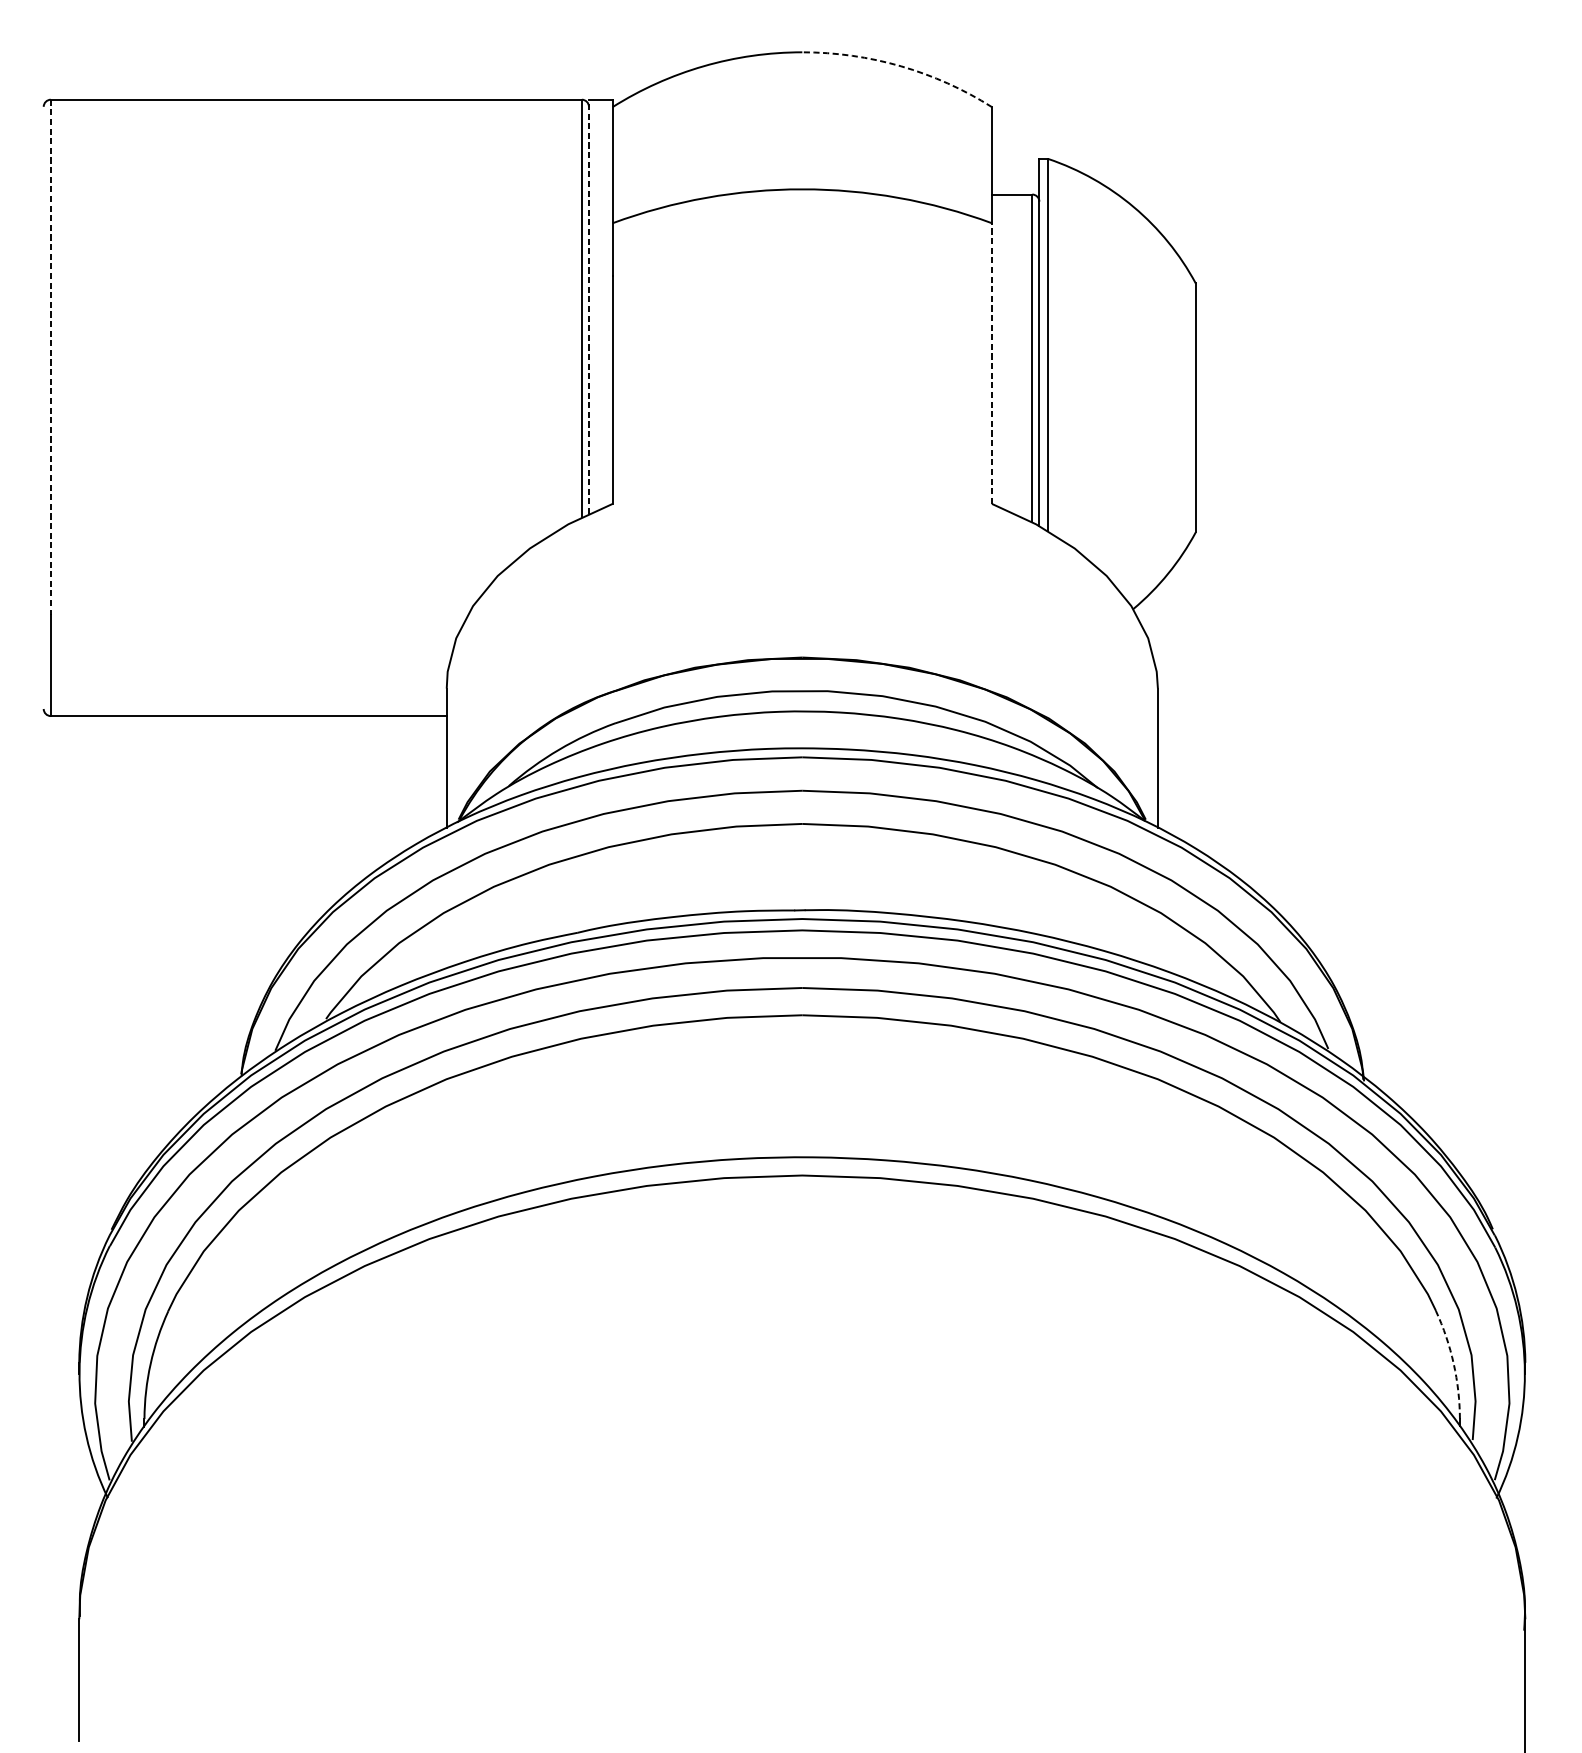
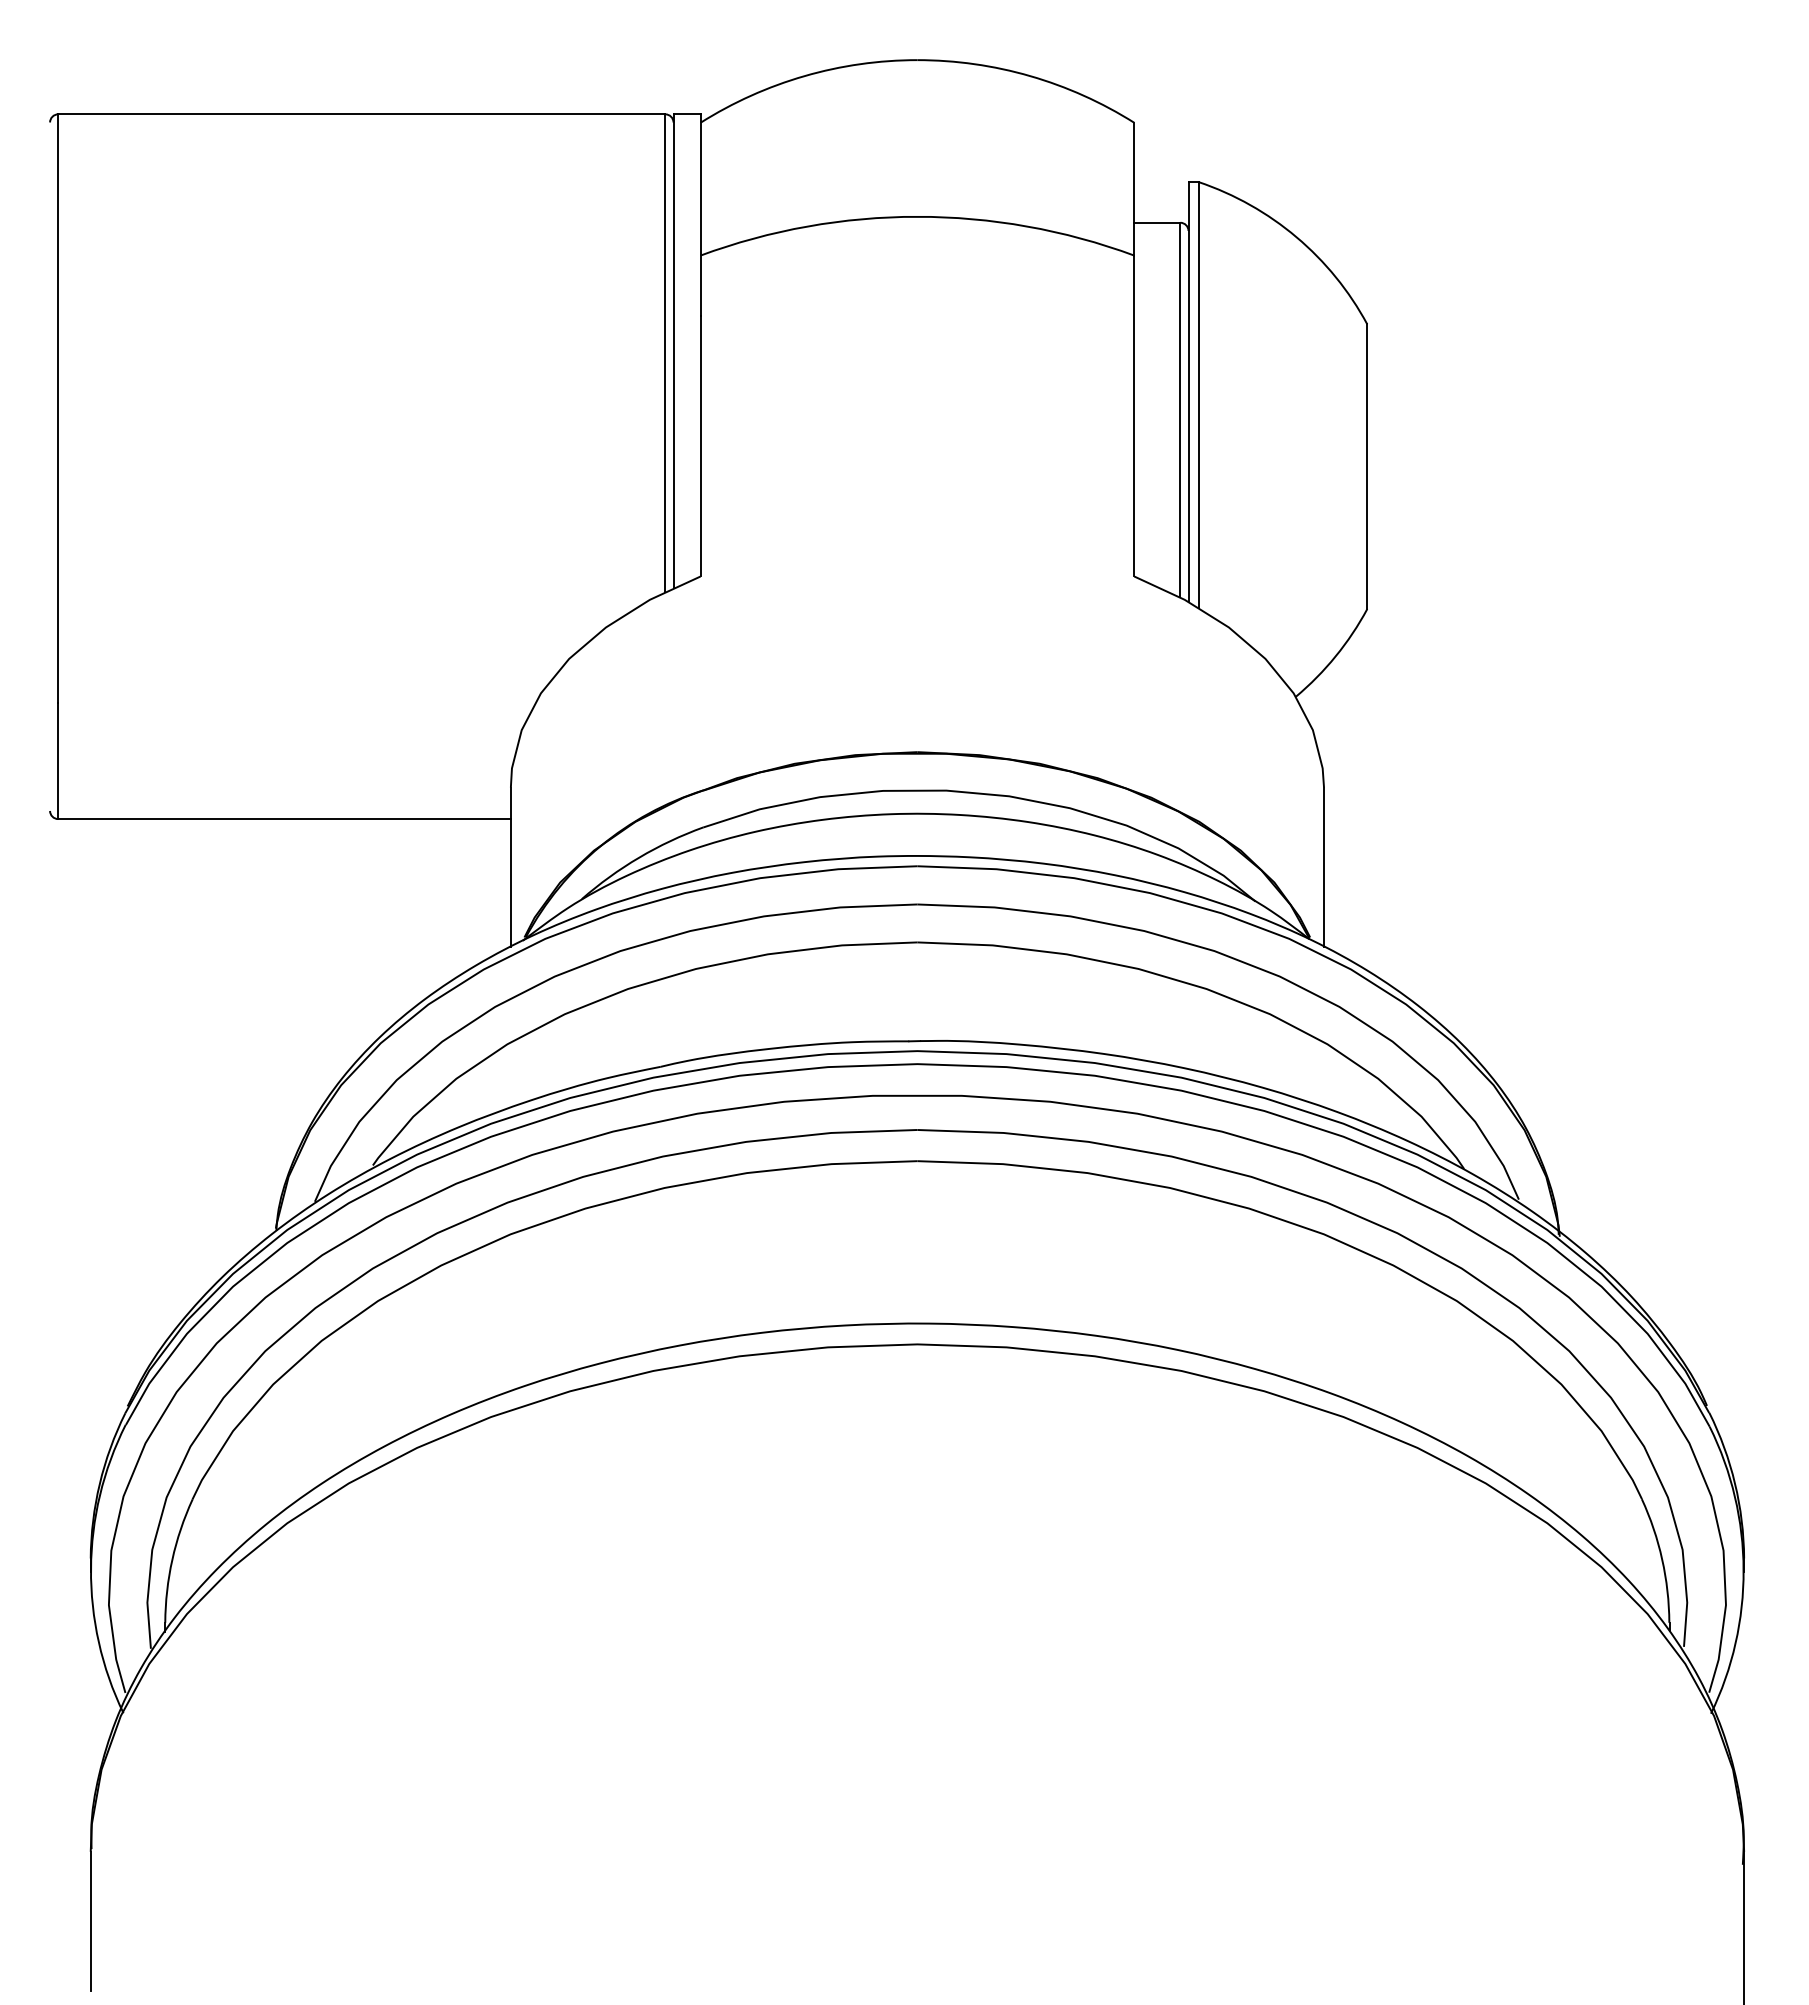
arc: (901, 66) -> (1030, 76), dashed -> solid
line: (588, 307) -> (673, 351), dashed -> solid
line: (51, 357) -> (58, 409), dashed -> solid
line: (992, 363) -> (1134, 415), dashed -> solid
arc: (1453, 1363) -> (1662, 1559), dashed -> solid

